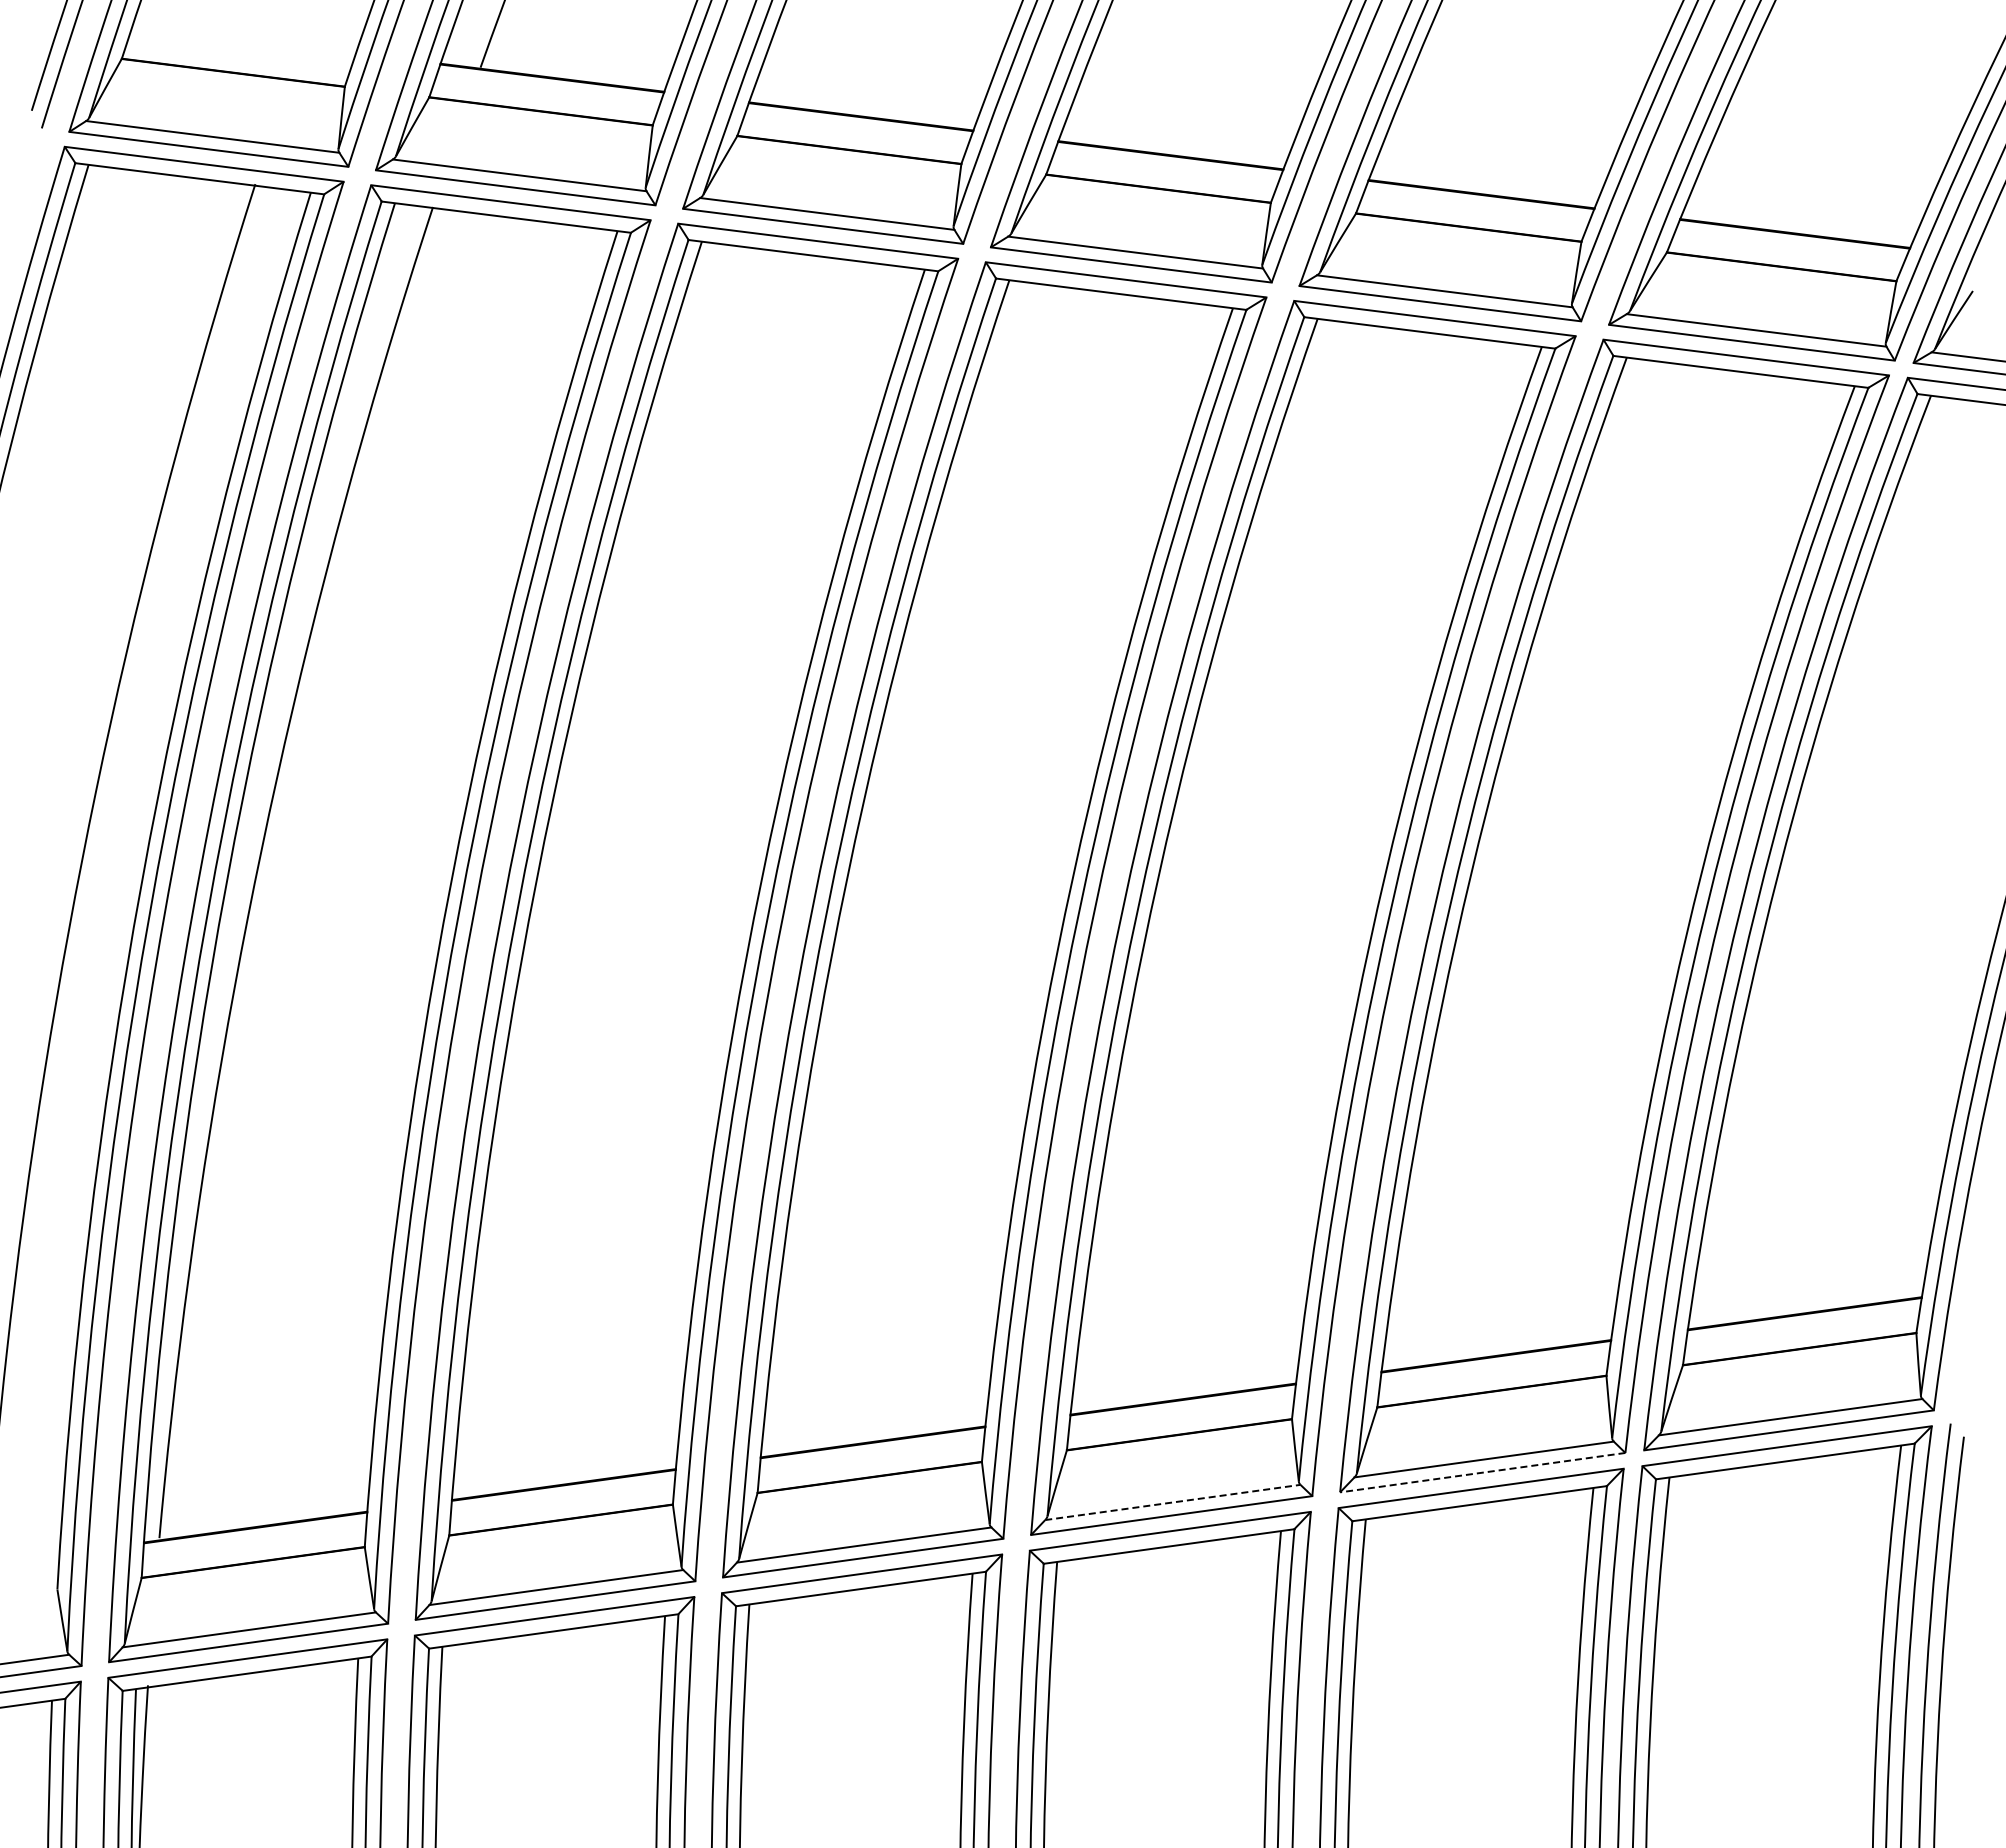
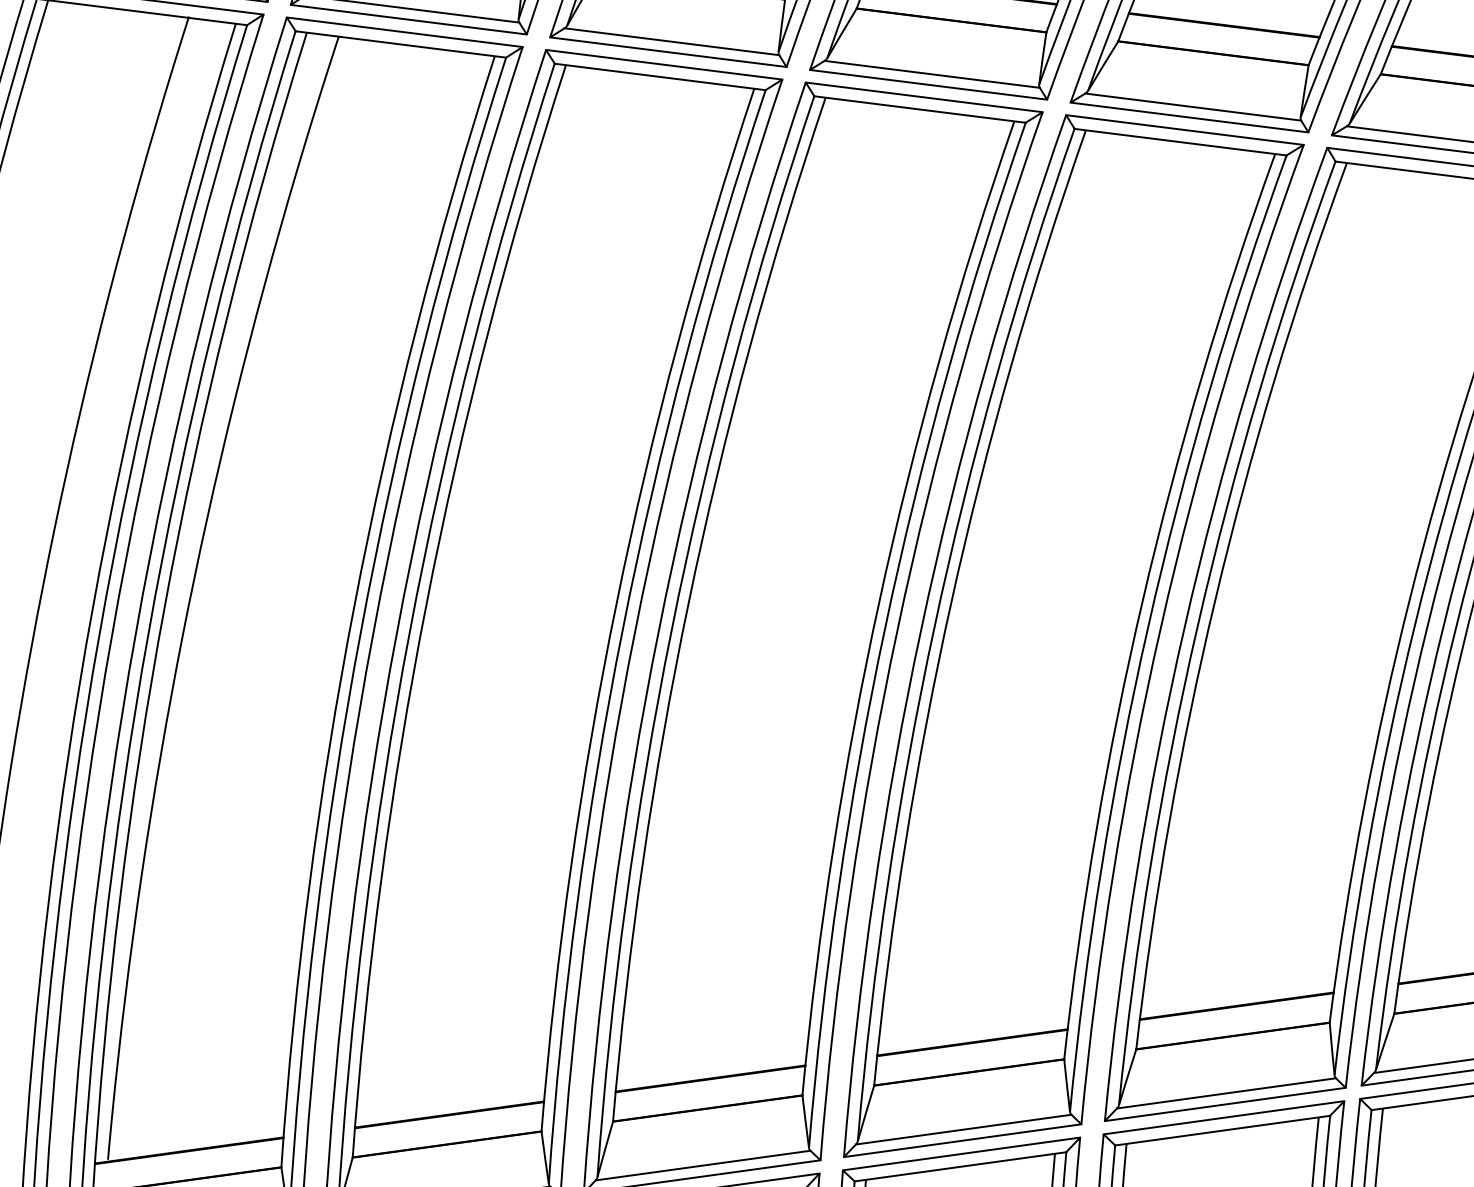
line: (1482, 1472) -> (1225, 1104), dashed -> solid
line: (1172, 1502) -> (963, 1129), dashed -> solid

